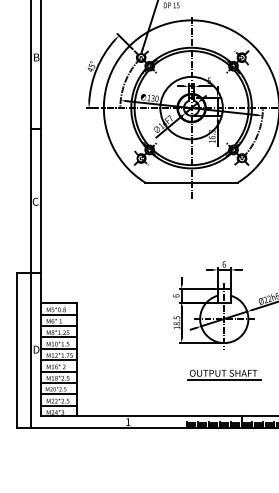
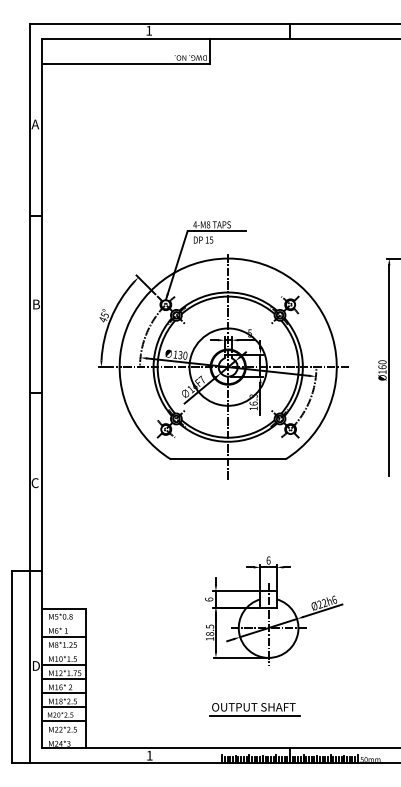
line: (58, 314) -> (63, 622), removed
line: (58, 337) -> (63, 650), removed
part: (224, 375) -> (254, 709), moved
line: (58, 405) -> (63, 735), removed

